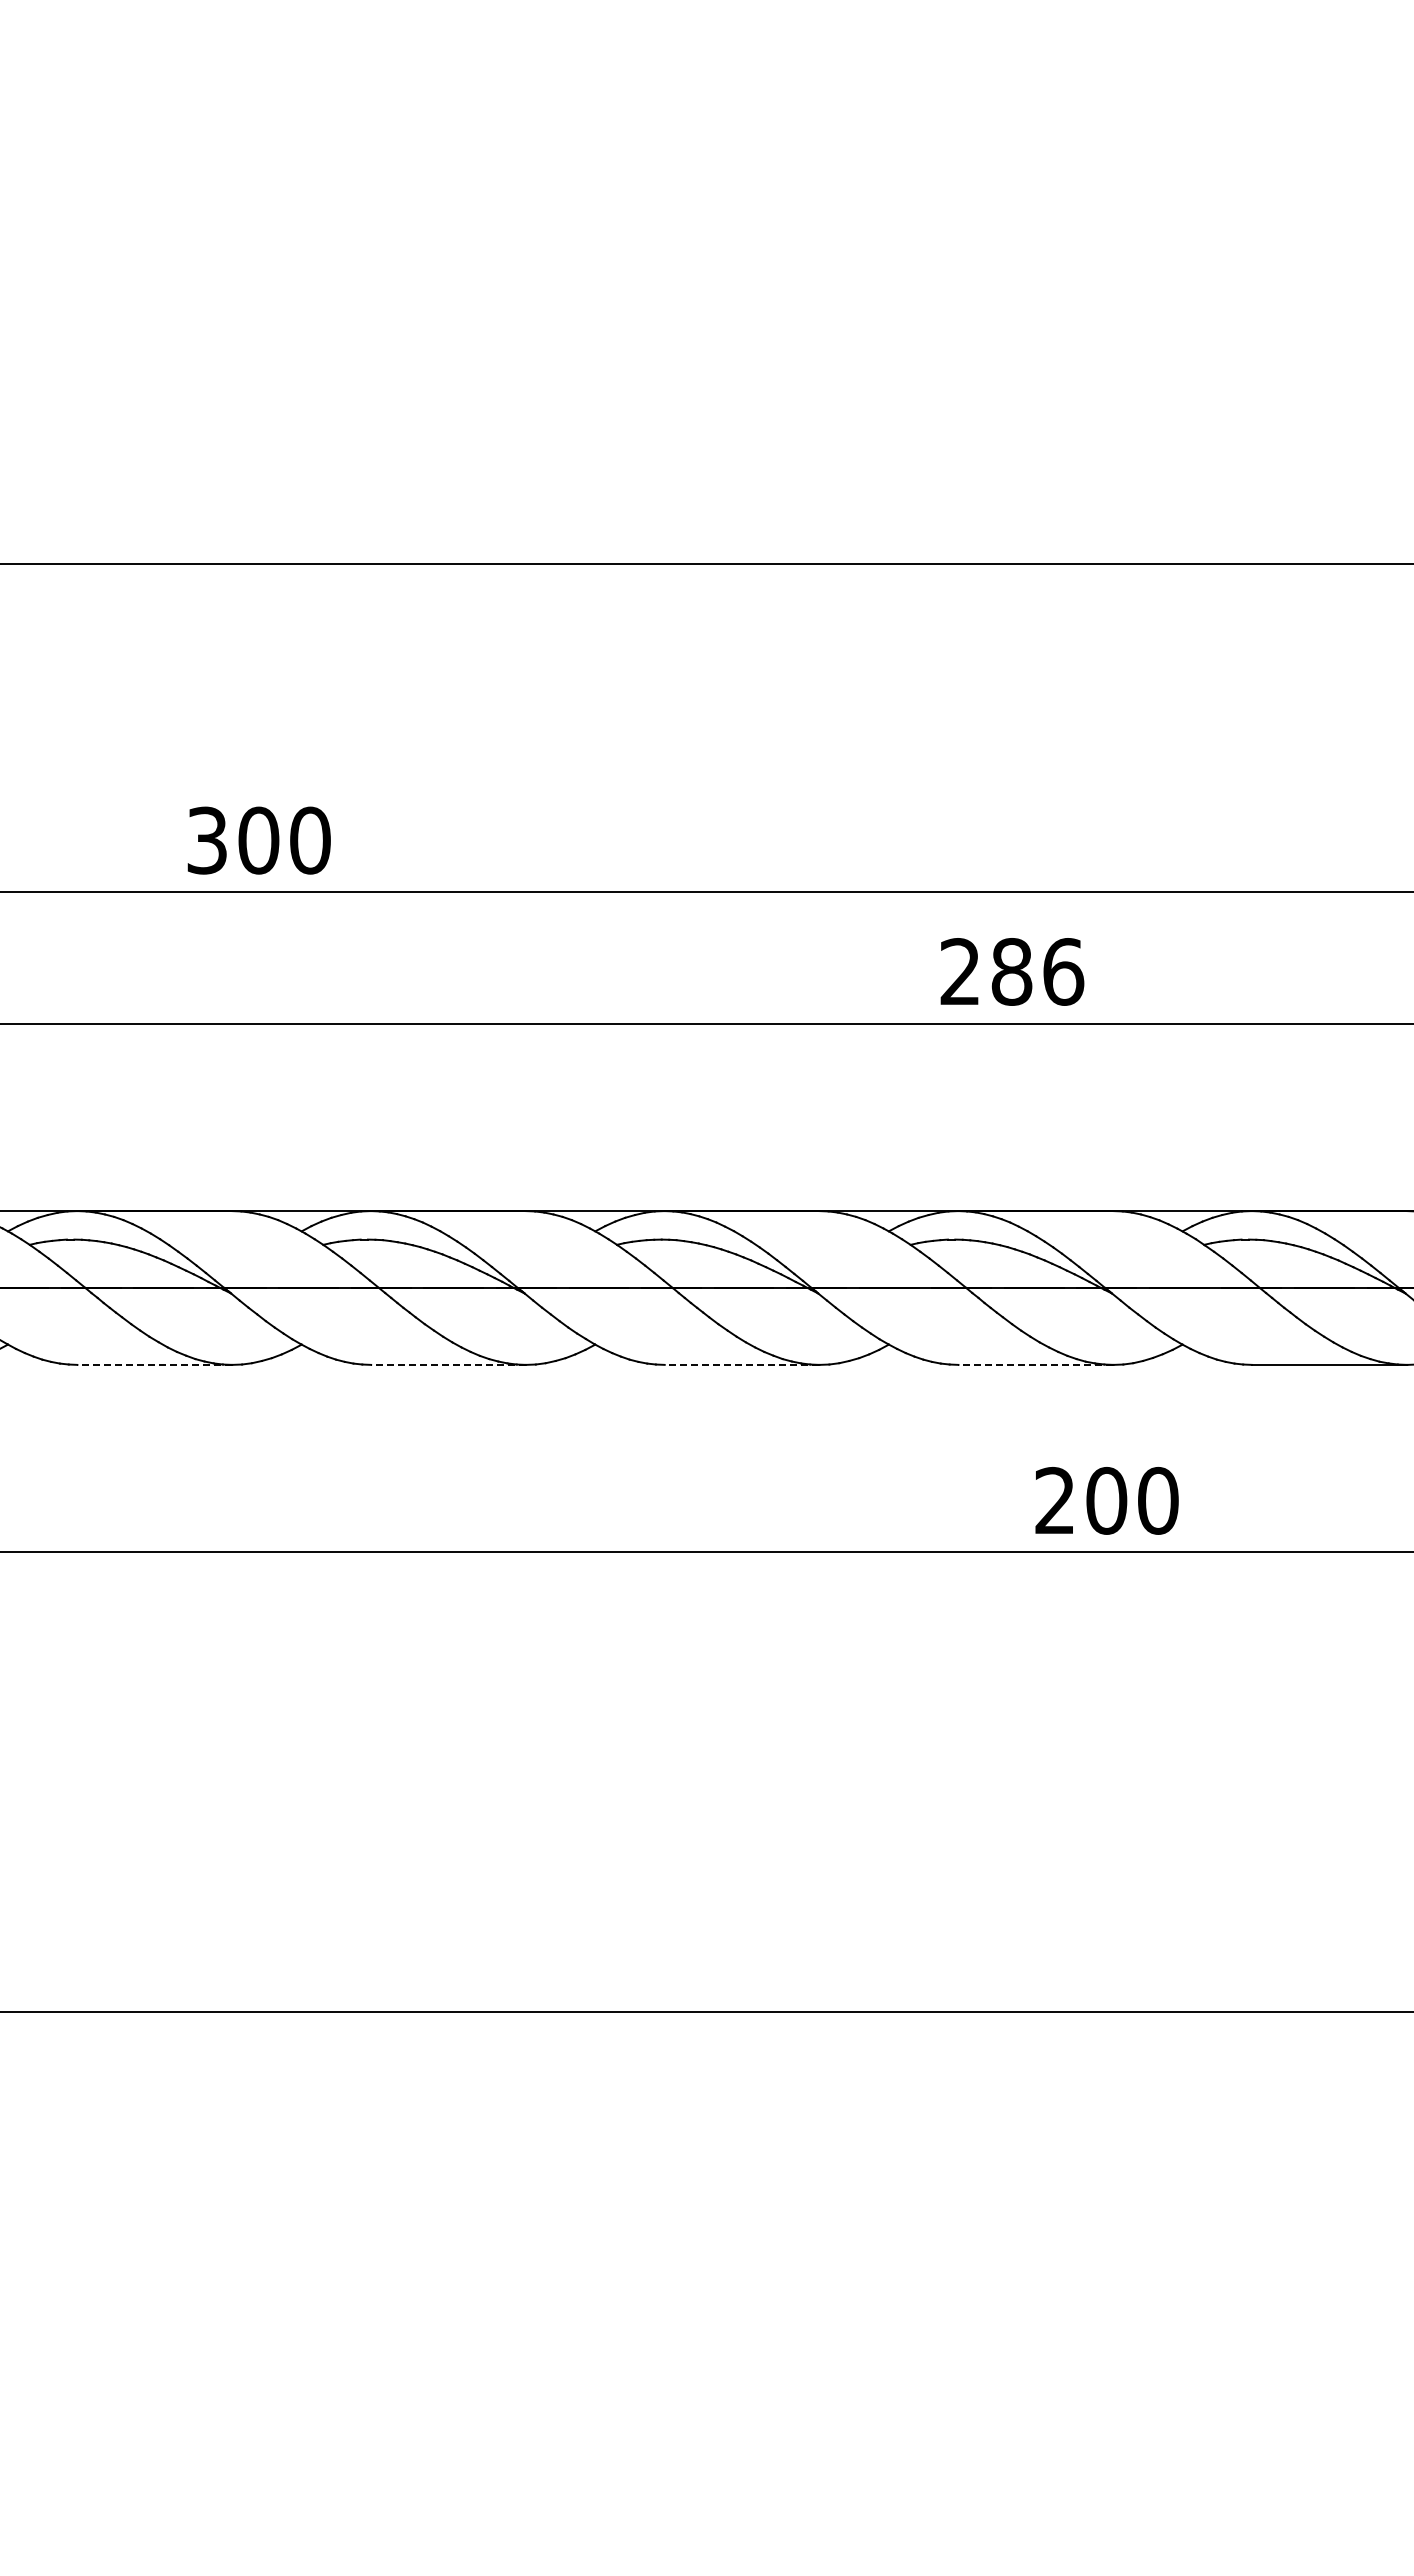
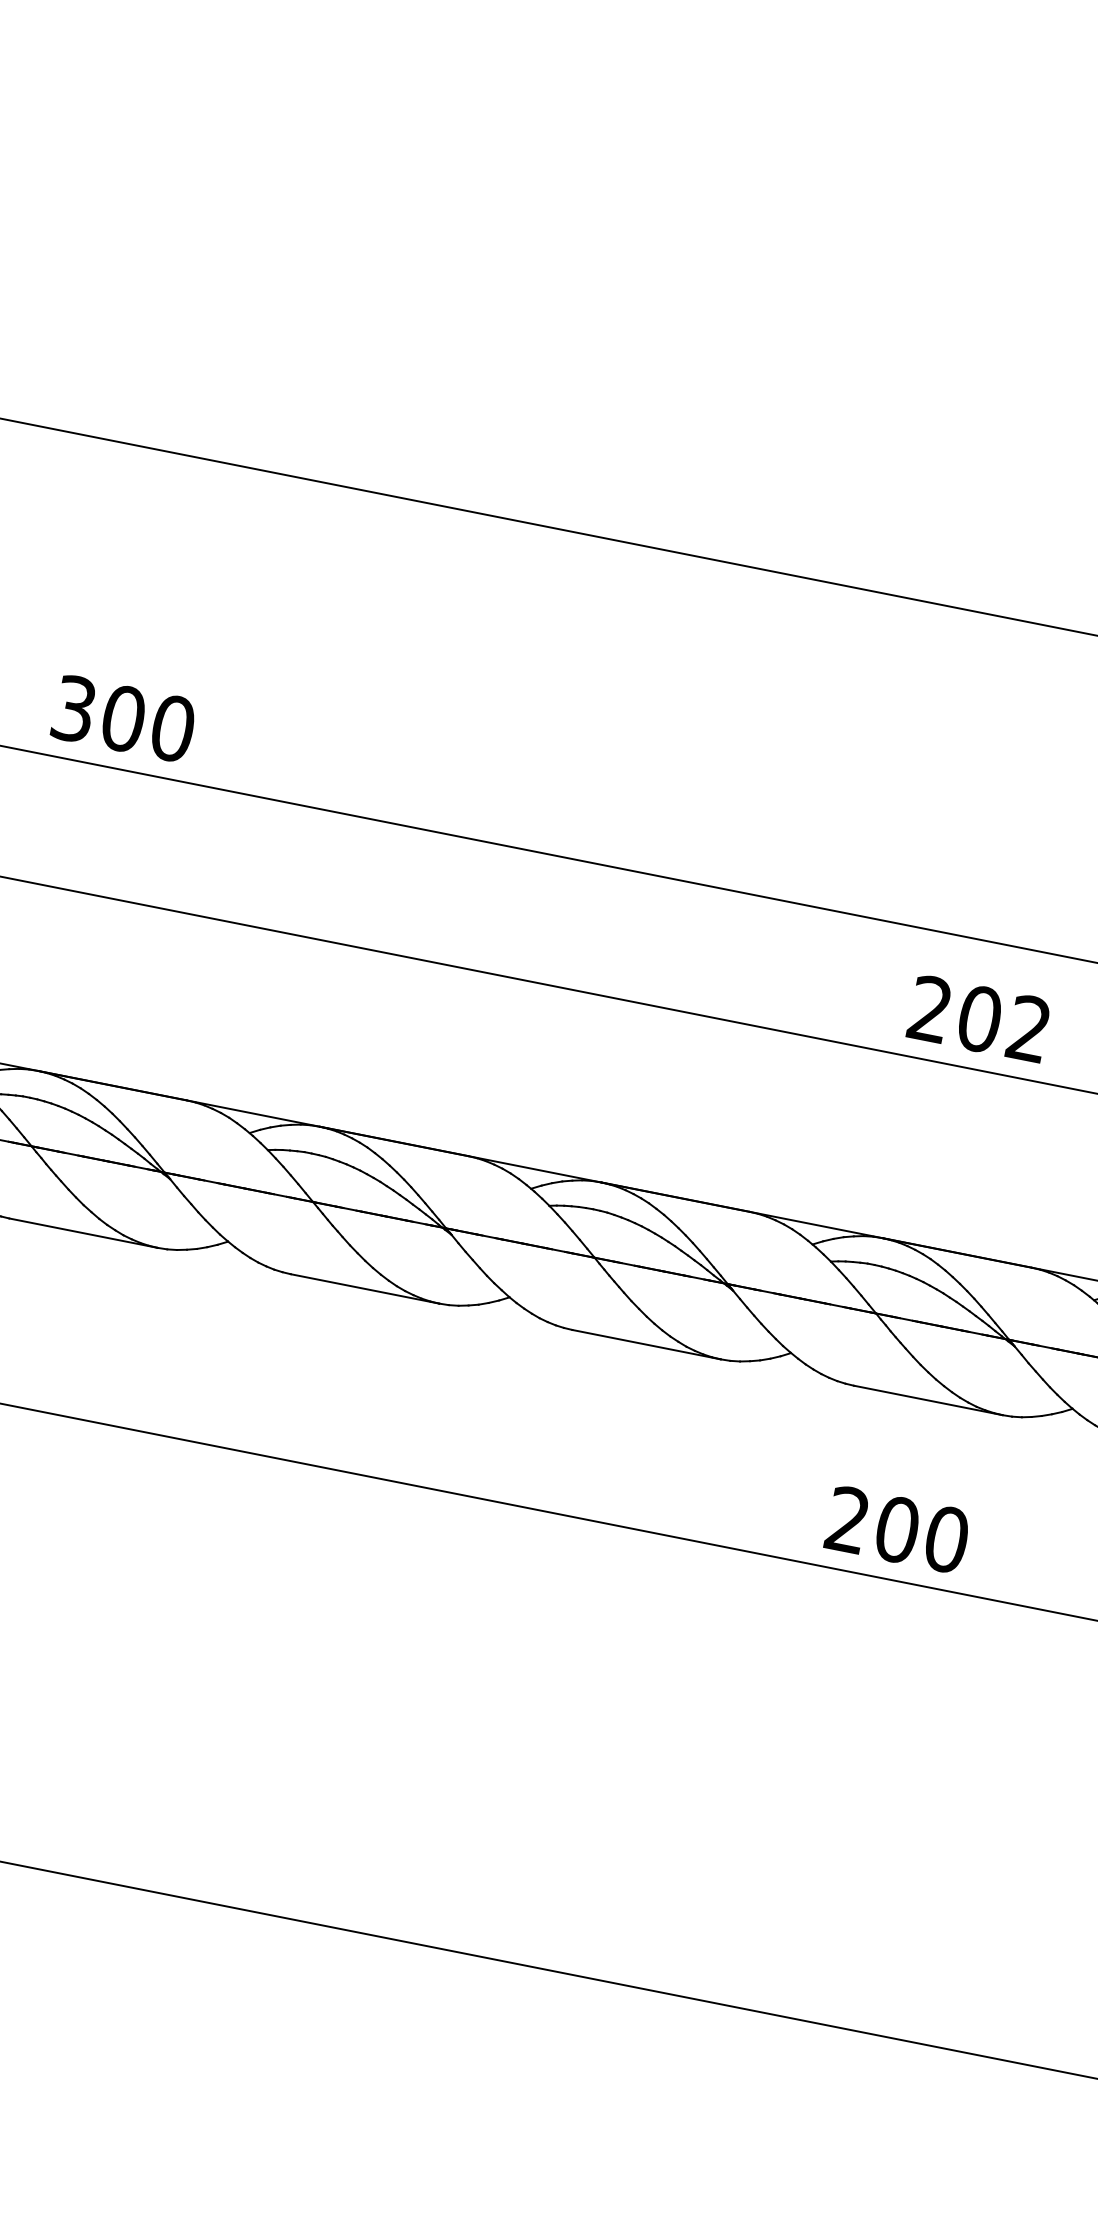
text: (258, 840) -> (123, 718), moved
text: (1037, 971) -> (1004, 1023), 286 -> 202
line: (154, 1364) -> (83, 1232), dashed -> solid
line: (448, 1364) -> (365, 1288), dashed -> solid
line: (741, 1364) -> (646, 1344), dashed -> solid
line: (1035, 1364) -> (927, 1399), dashed -> solid
text: (1106, 1500) -> (897, 1529), moved

